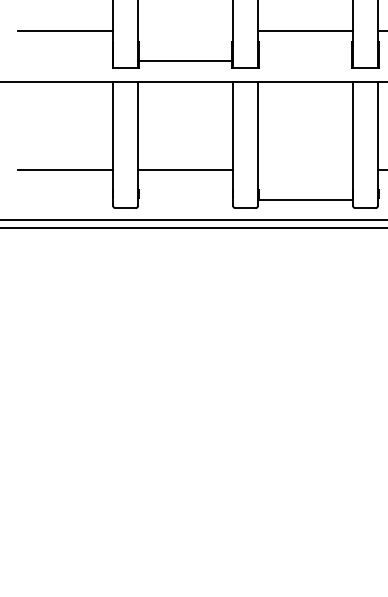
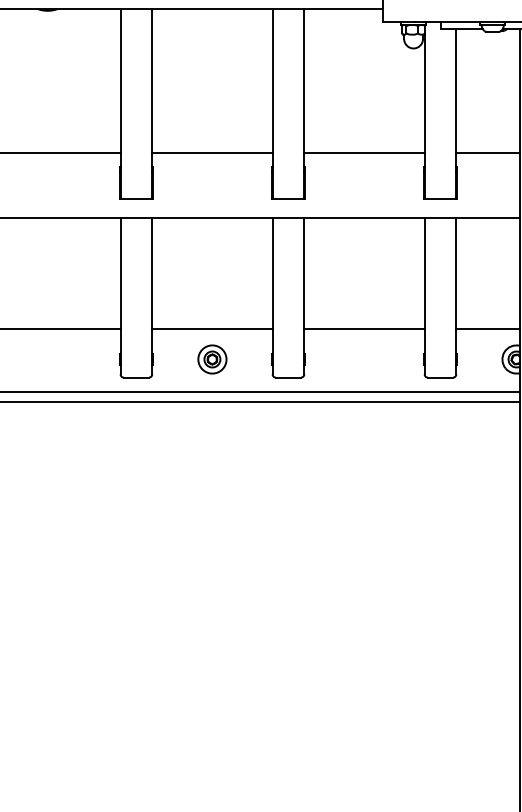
line: (185, 61) -> (212, 153), moved
part: (185, 193) -> (212, 359), added
line: (305, 199) -> (364, 328), moved

